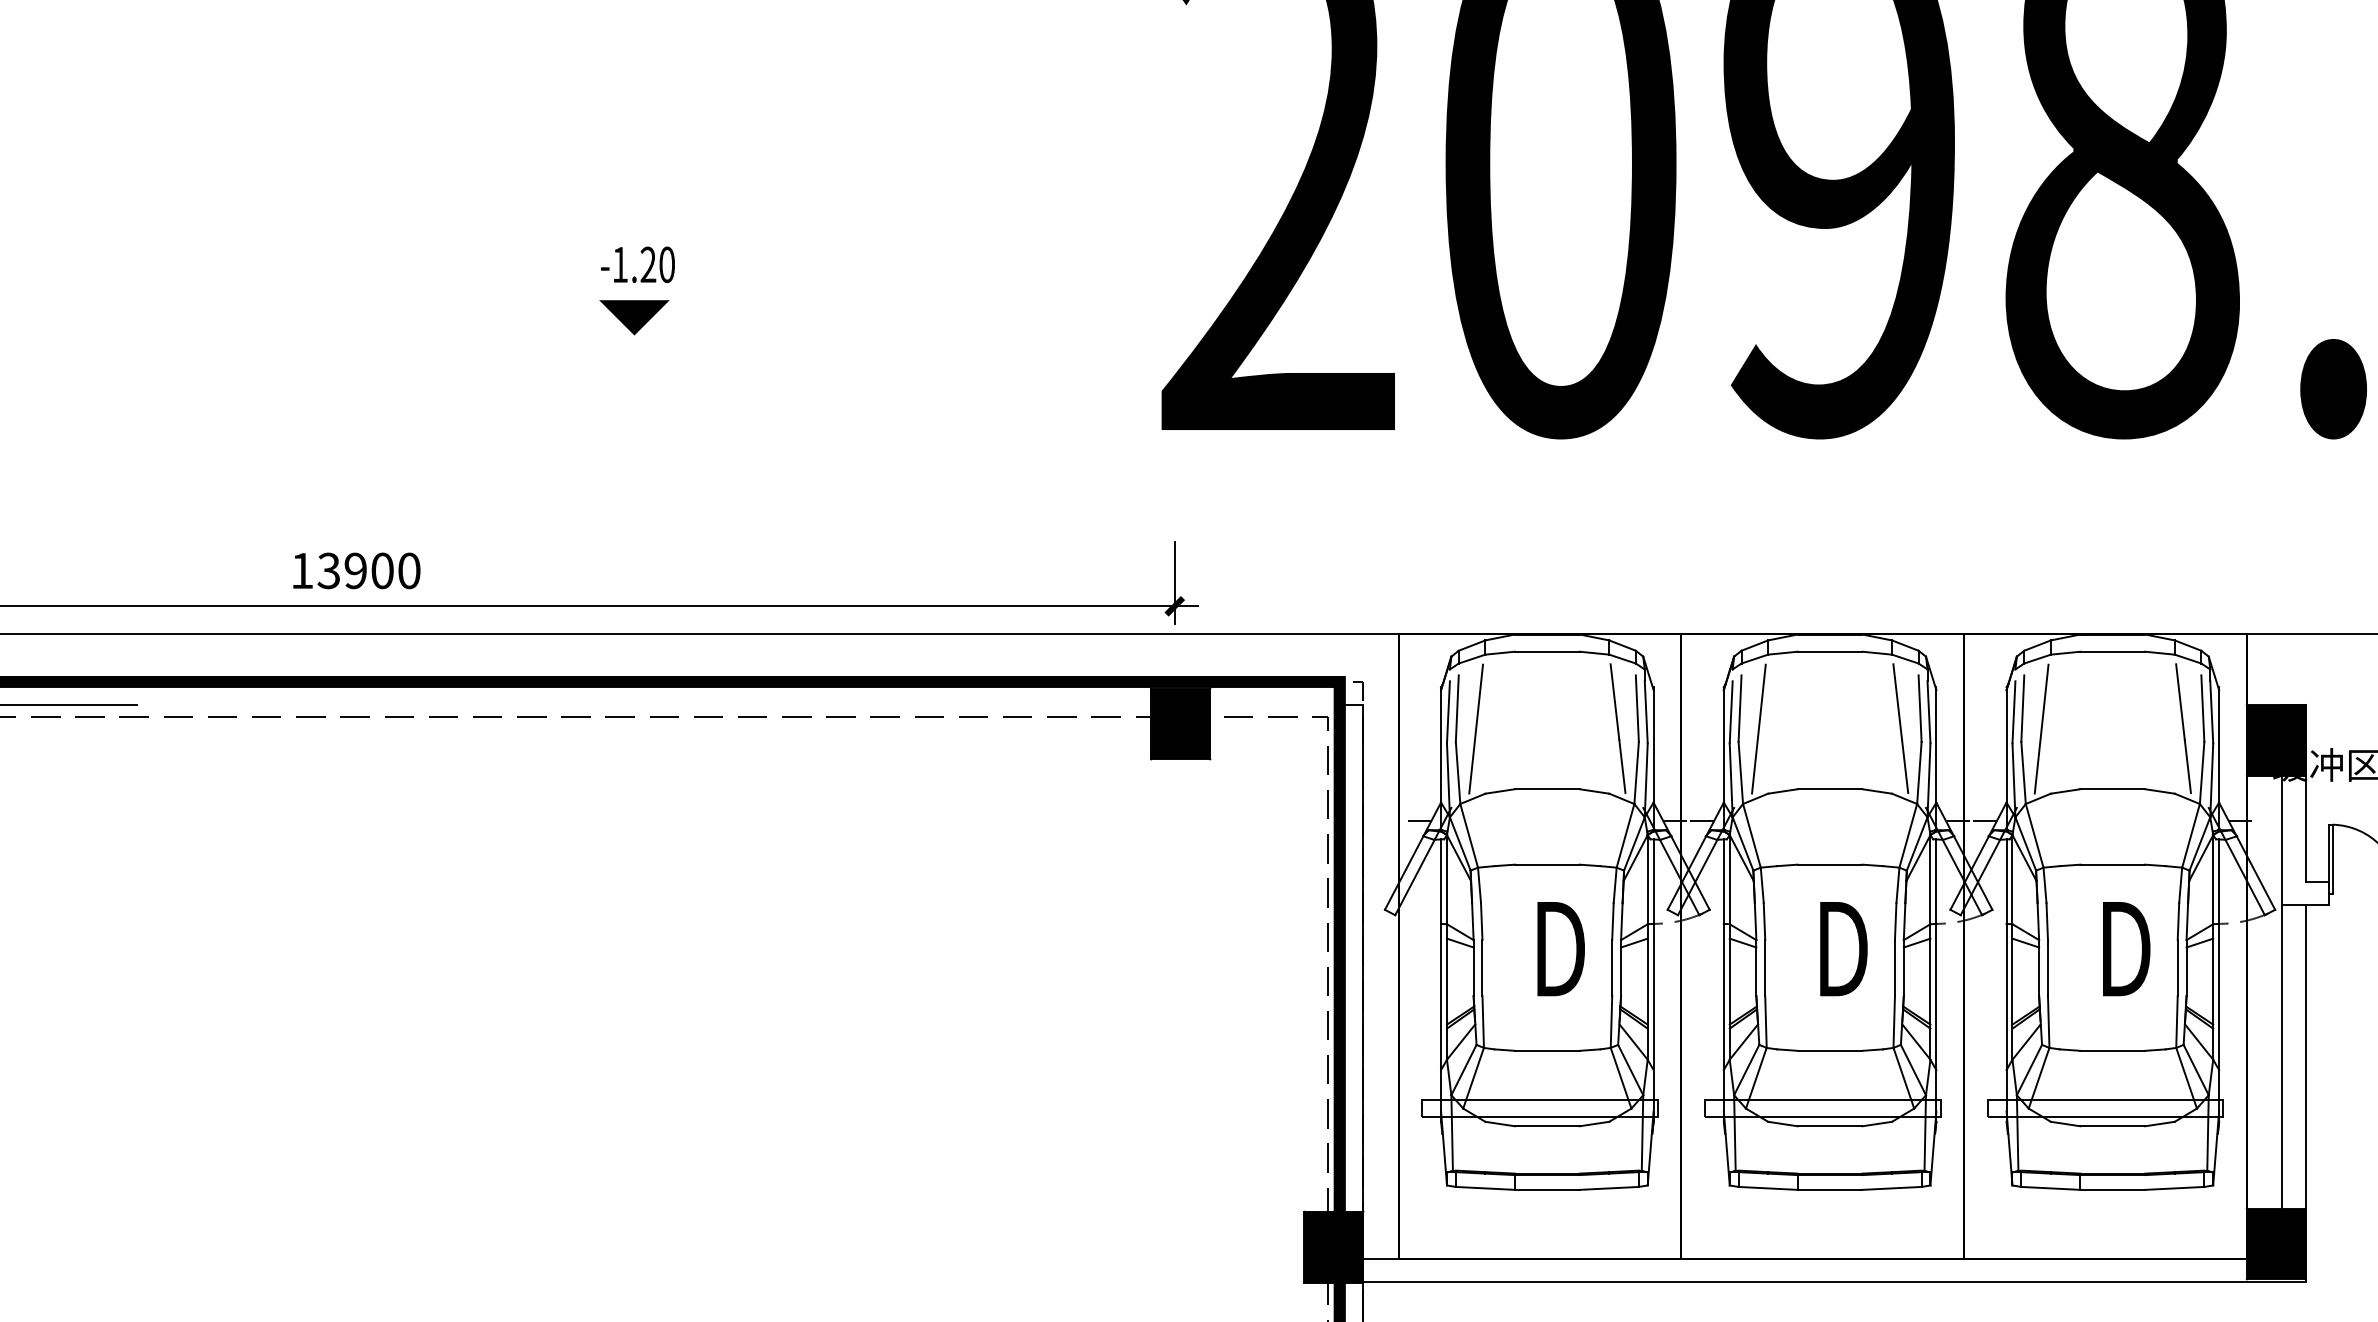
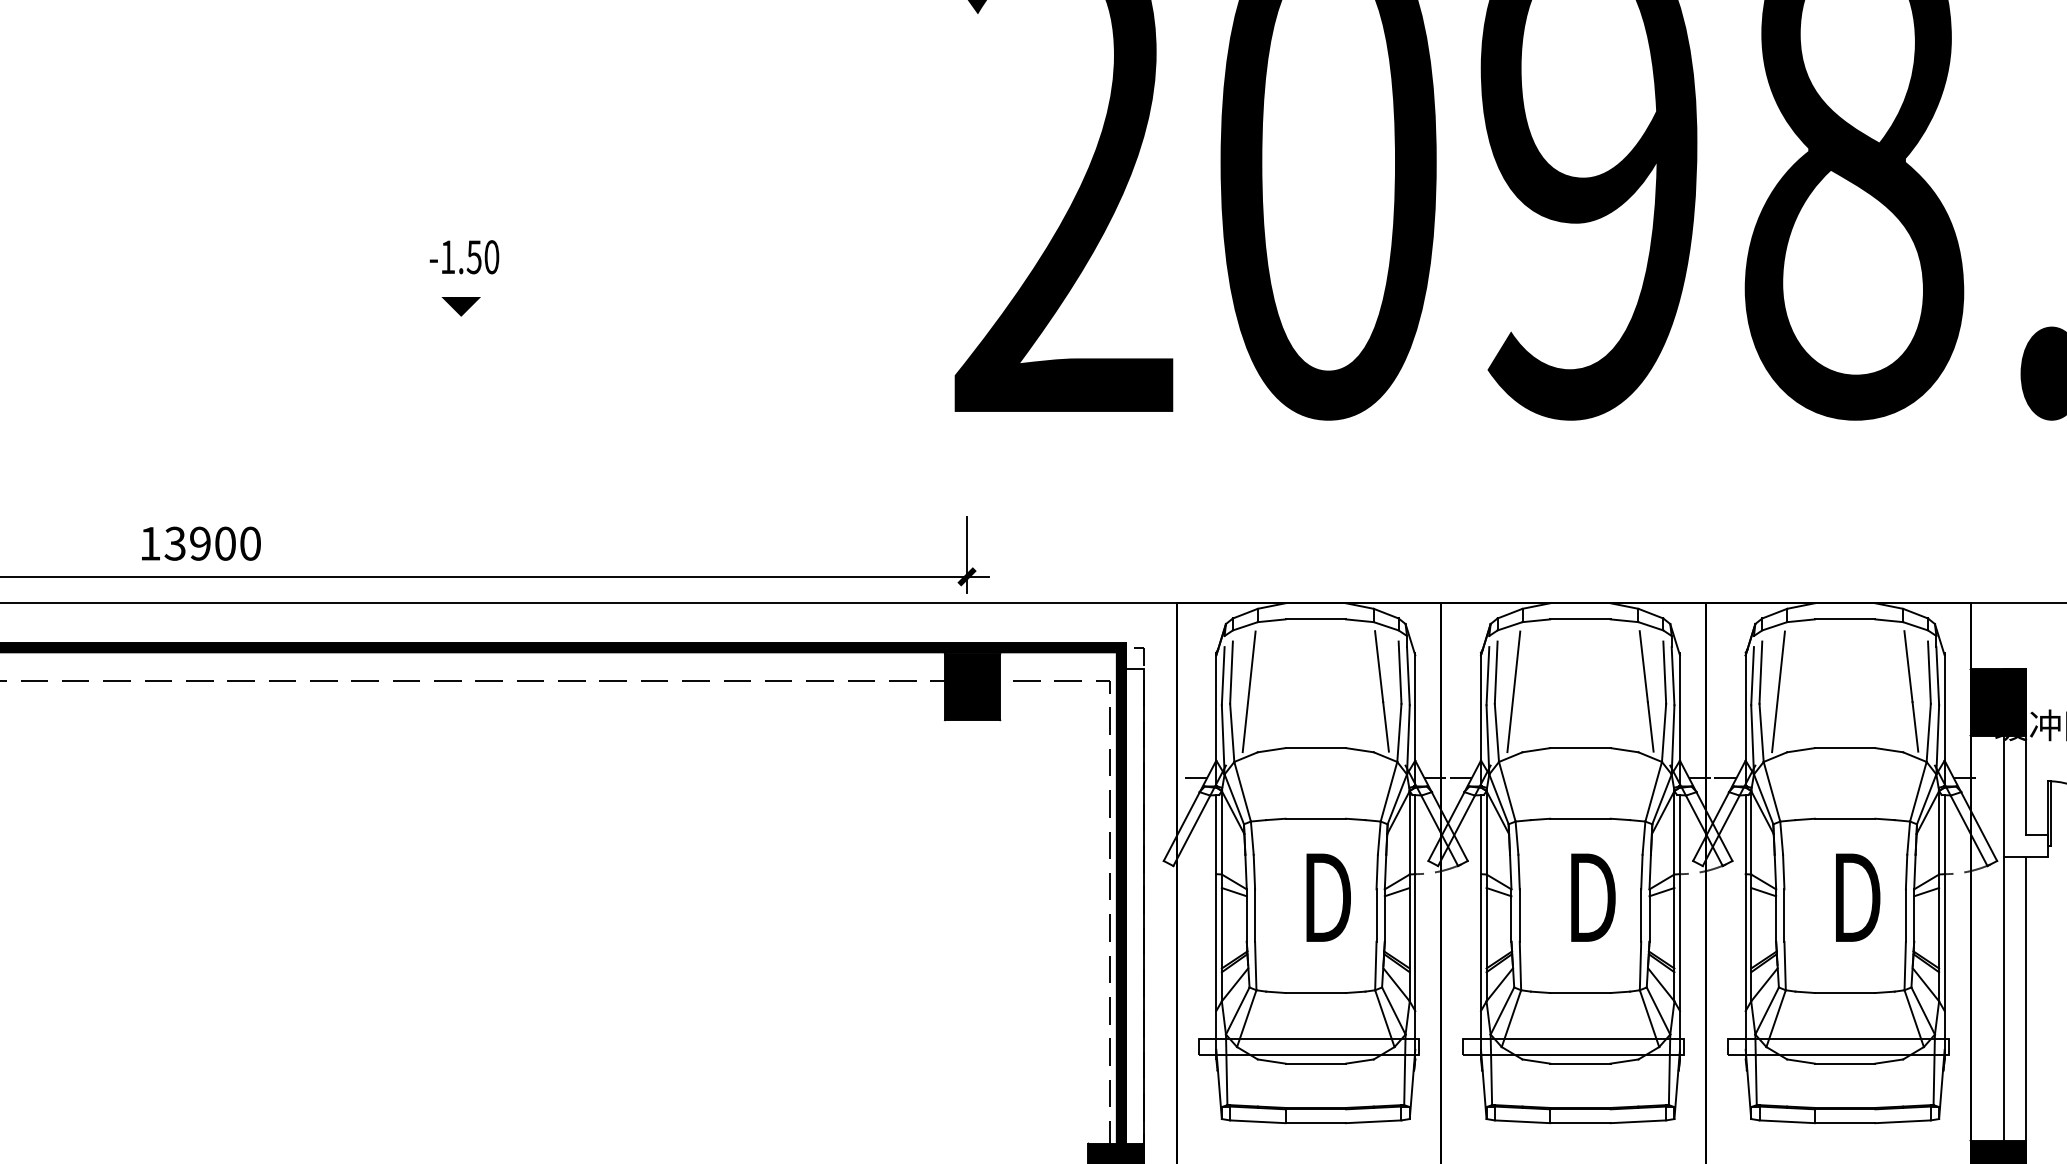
text: (648, 264) -> (474, 256), -1.20 -> -1.50
part: (634, 317) -> (461, 306), size x0.6

